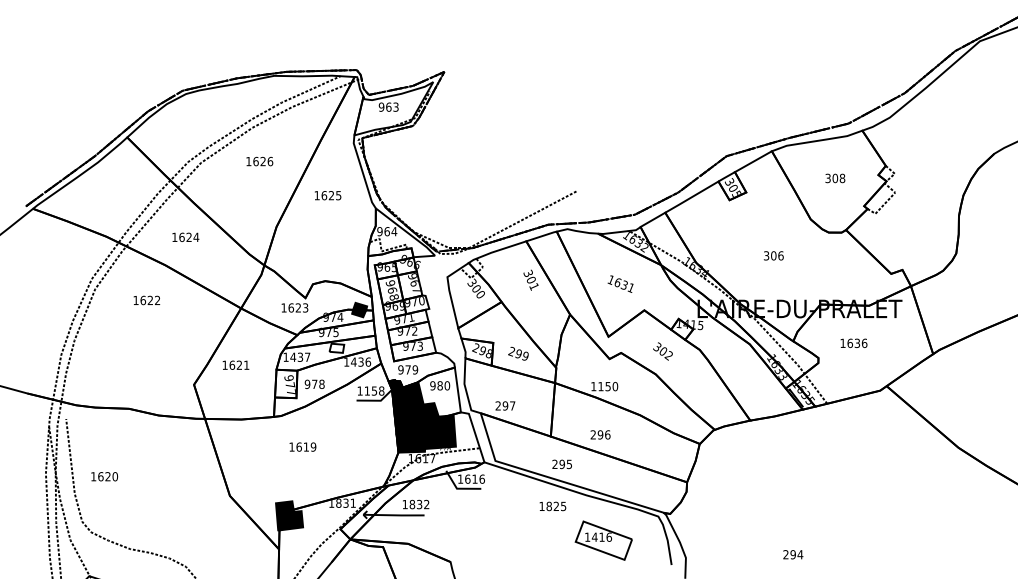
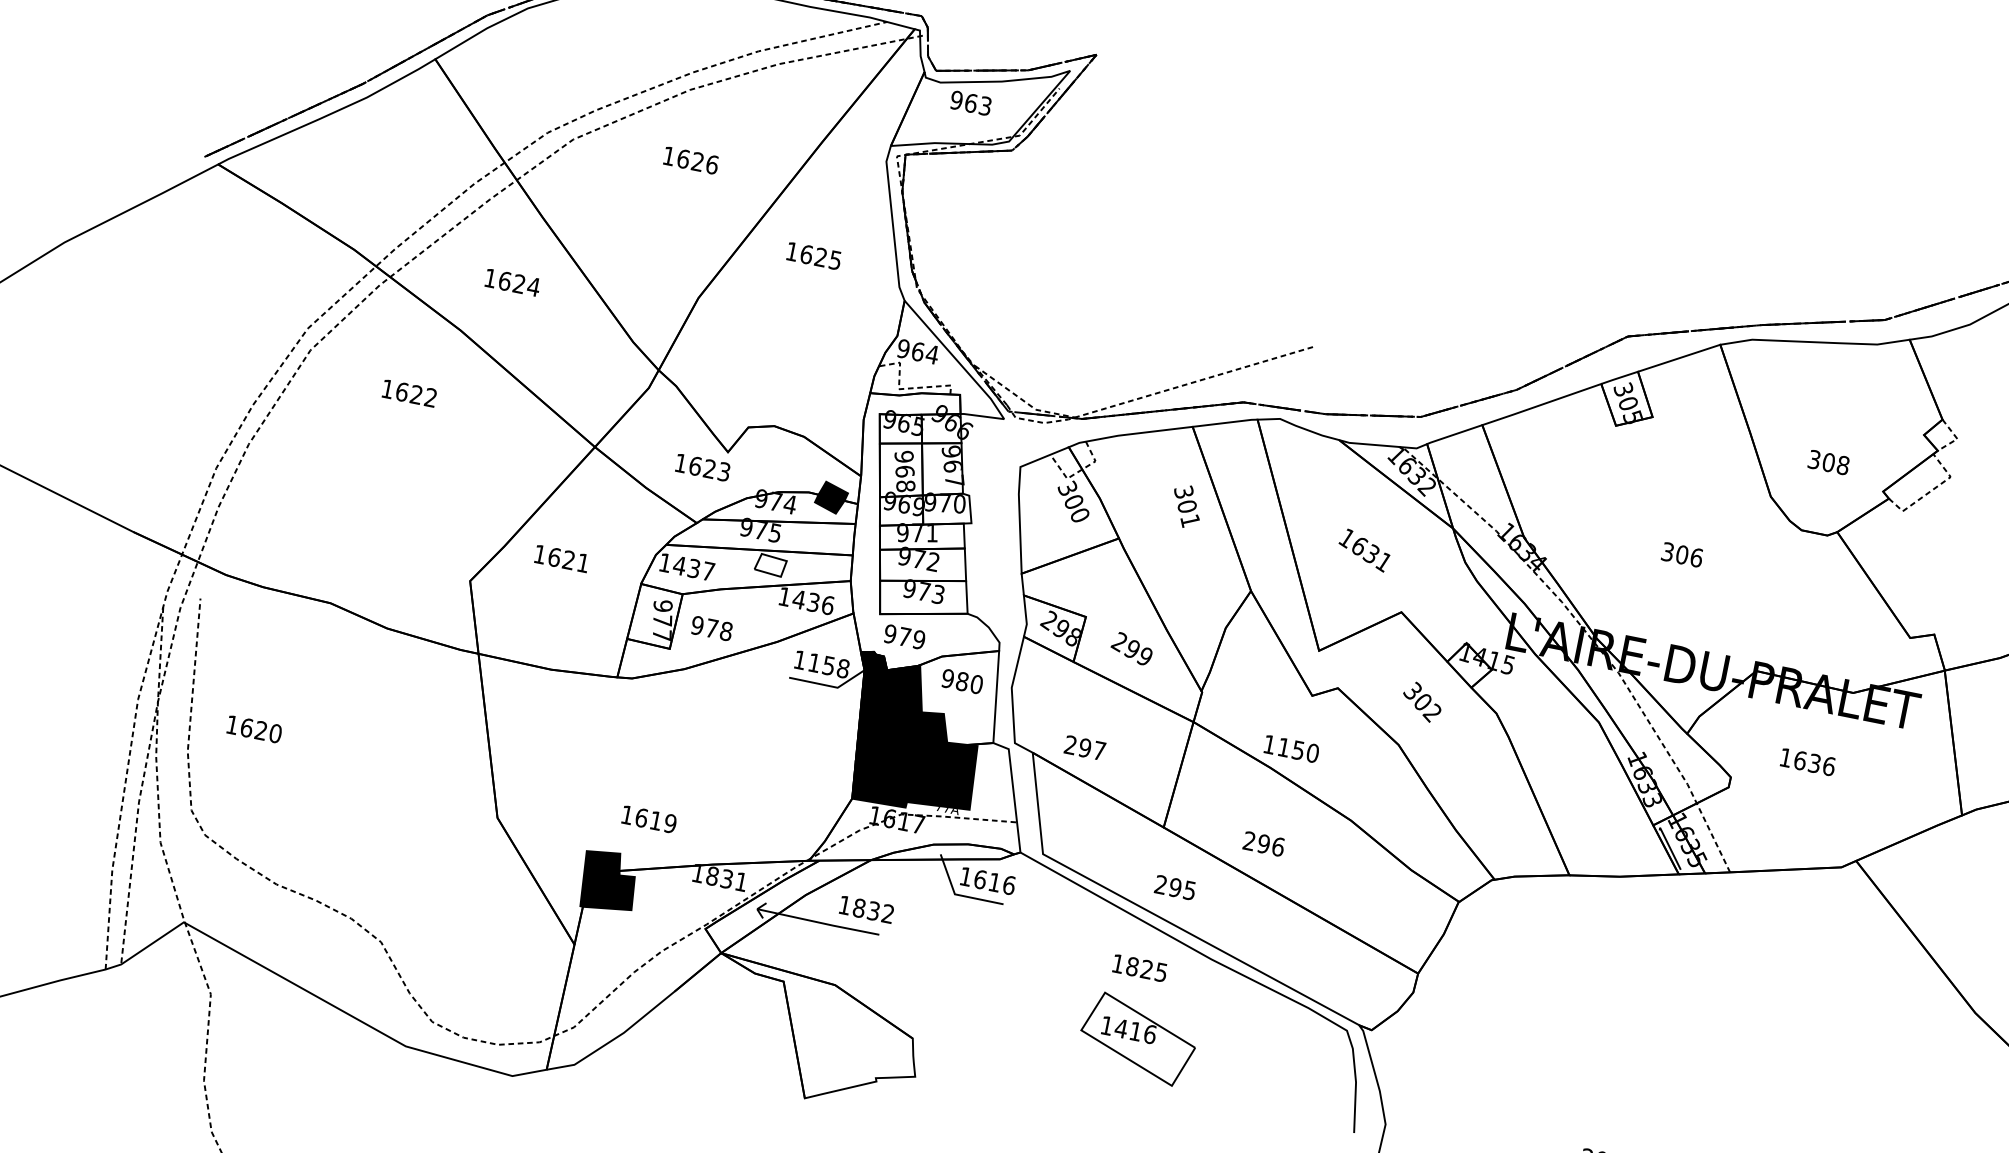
text: (835, 178) -> (1829, 462), moved
text: (302, 446) -> (648, 818), moved
part: (603, 540) -> (1137, 1038), moved

